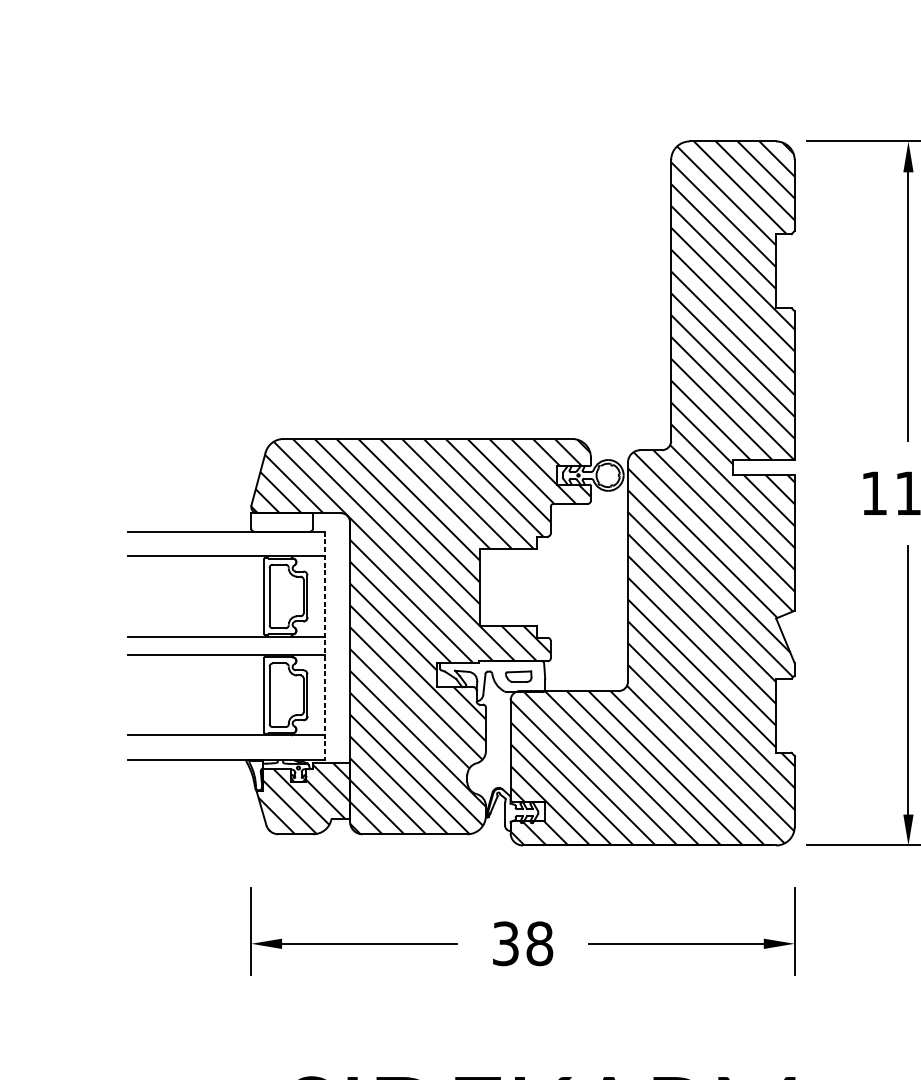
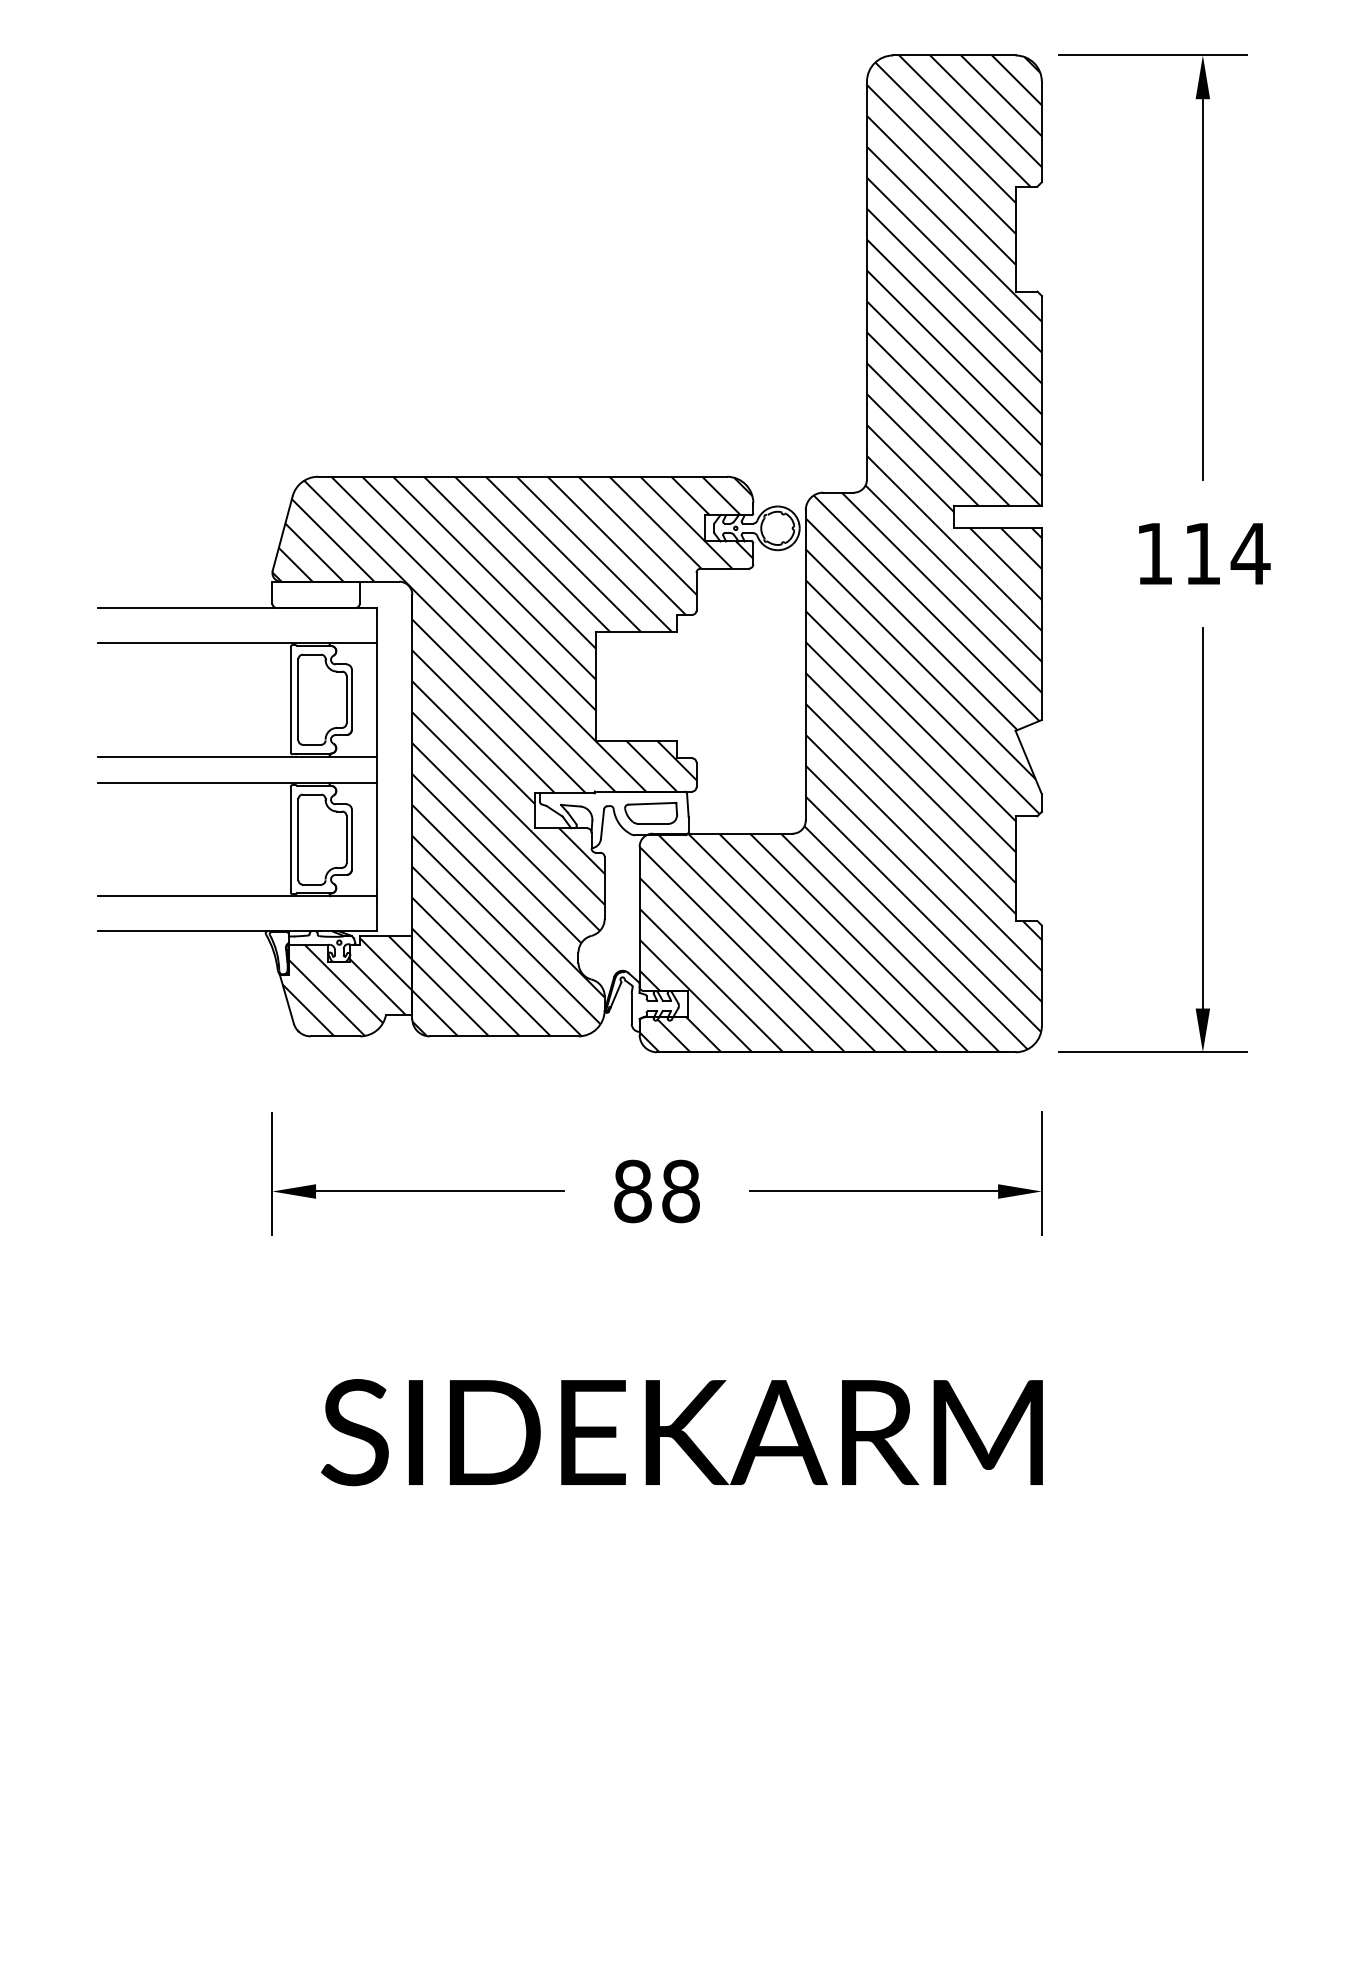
line: (325, 645) -> (377, 769), dashed -> solid
part: (518, 676) -> (650, 812), size x1.43
text: (505, 943) -> (632, 1191), 38 -> 88

